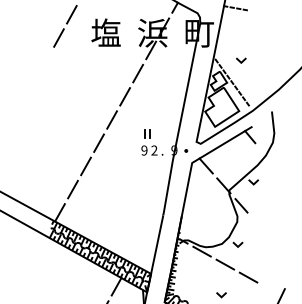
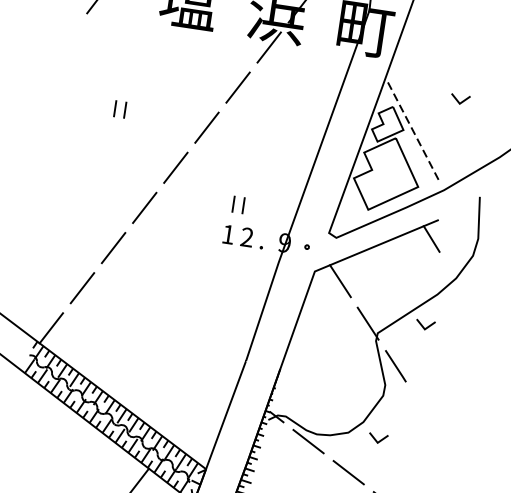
line: (240, 60) -> (458, 99), moved
part: (78, 93) -> (119, 108), added
text: (144, 150) -> (228, 234), 9 -> 1

